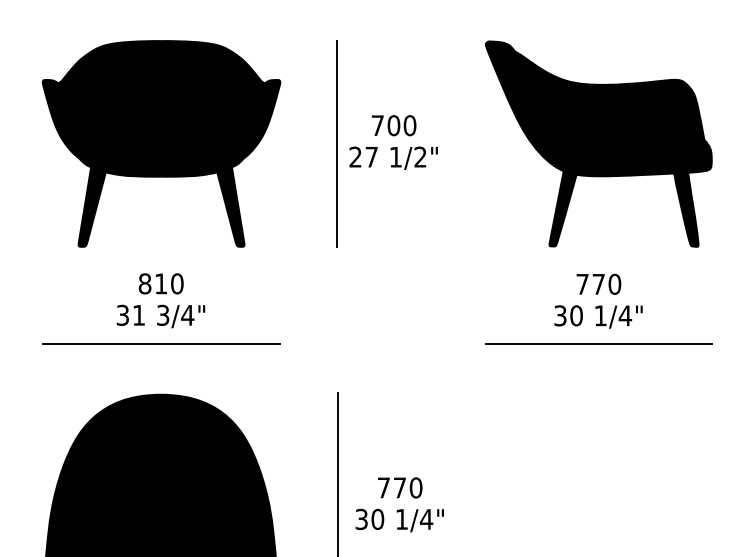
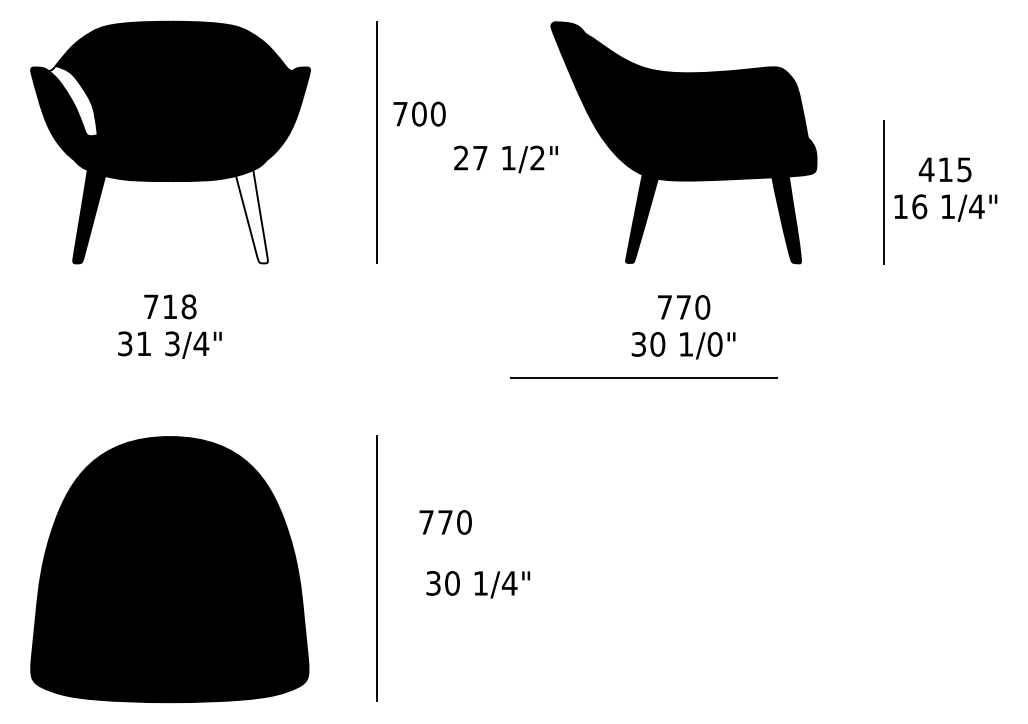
fill: (78, 108) -> (73, 100), removed
text: (394, 125) -> (419, 113), moved
text: (393, 158) -> (505, 159), moved
fill: (230, 206) -> (251, 216), removed
text: (160, 283) -> (169, 306), 810 -> 718
text: (624, 315) -> (714, 344), 1/4" -> 1/0"
line: (160, 344) -> (169, 377), removed
line: (598, 344) -> (643, 377), moved
text: (399, 487) -> (445, 522), moved
text: (399, 520) -> (478, 584), moved

